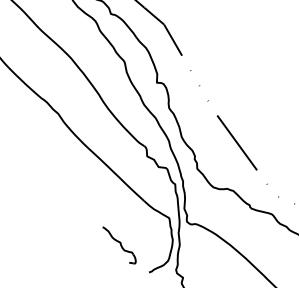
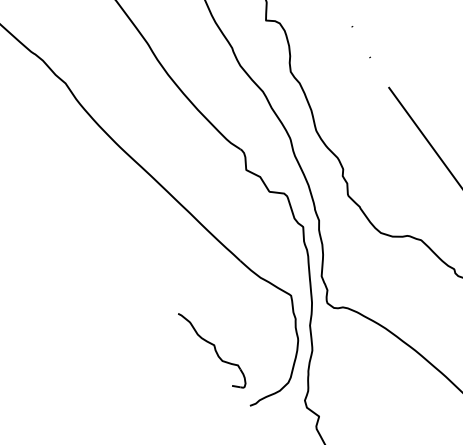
part: (119, 245) -> (212, 350), moved

